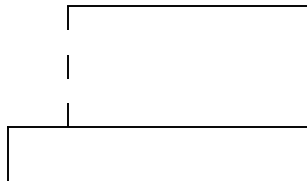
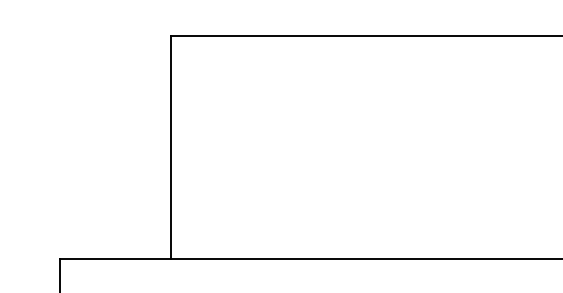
line: (68, 67) -> (171, 149), dashed -> solid

